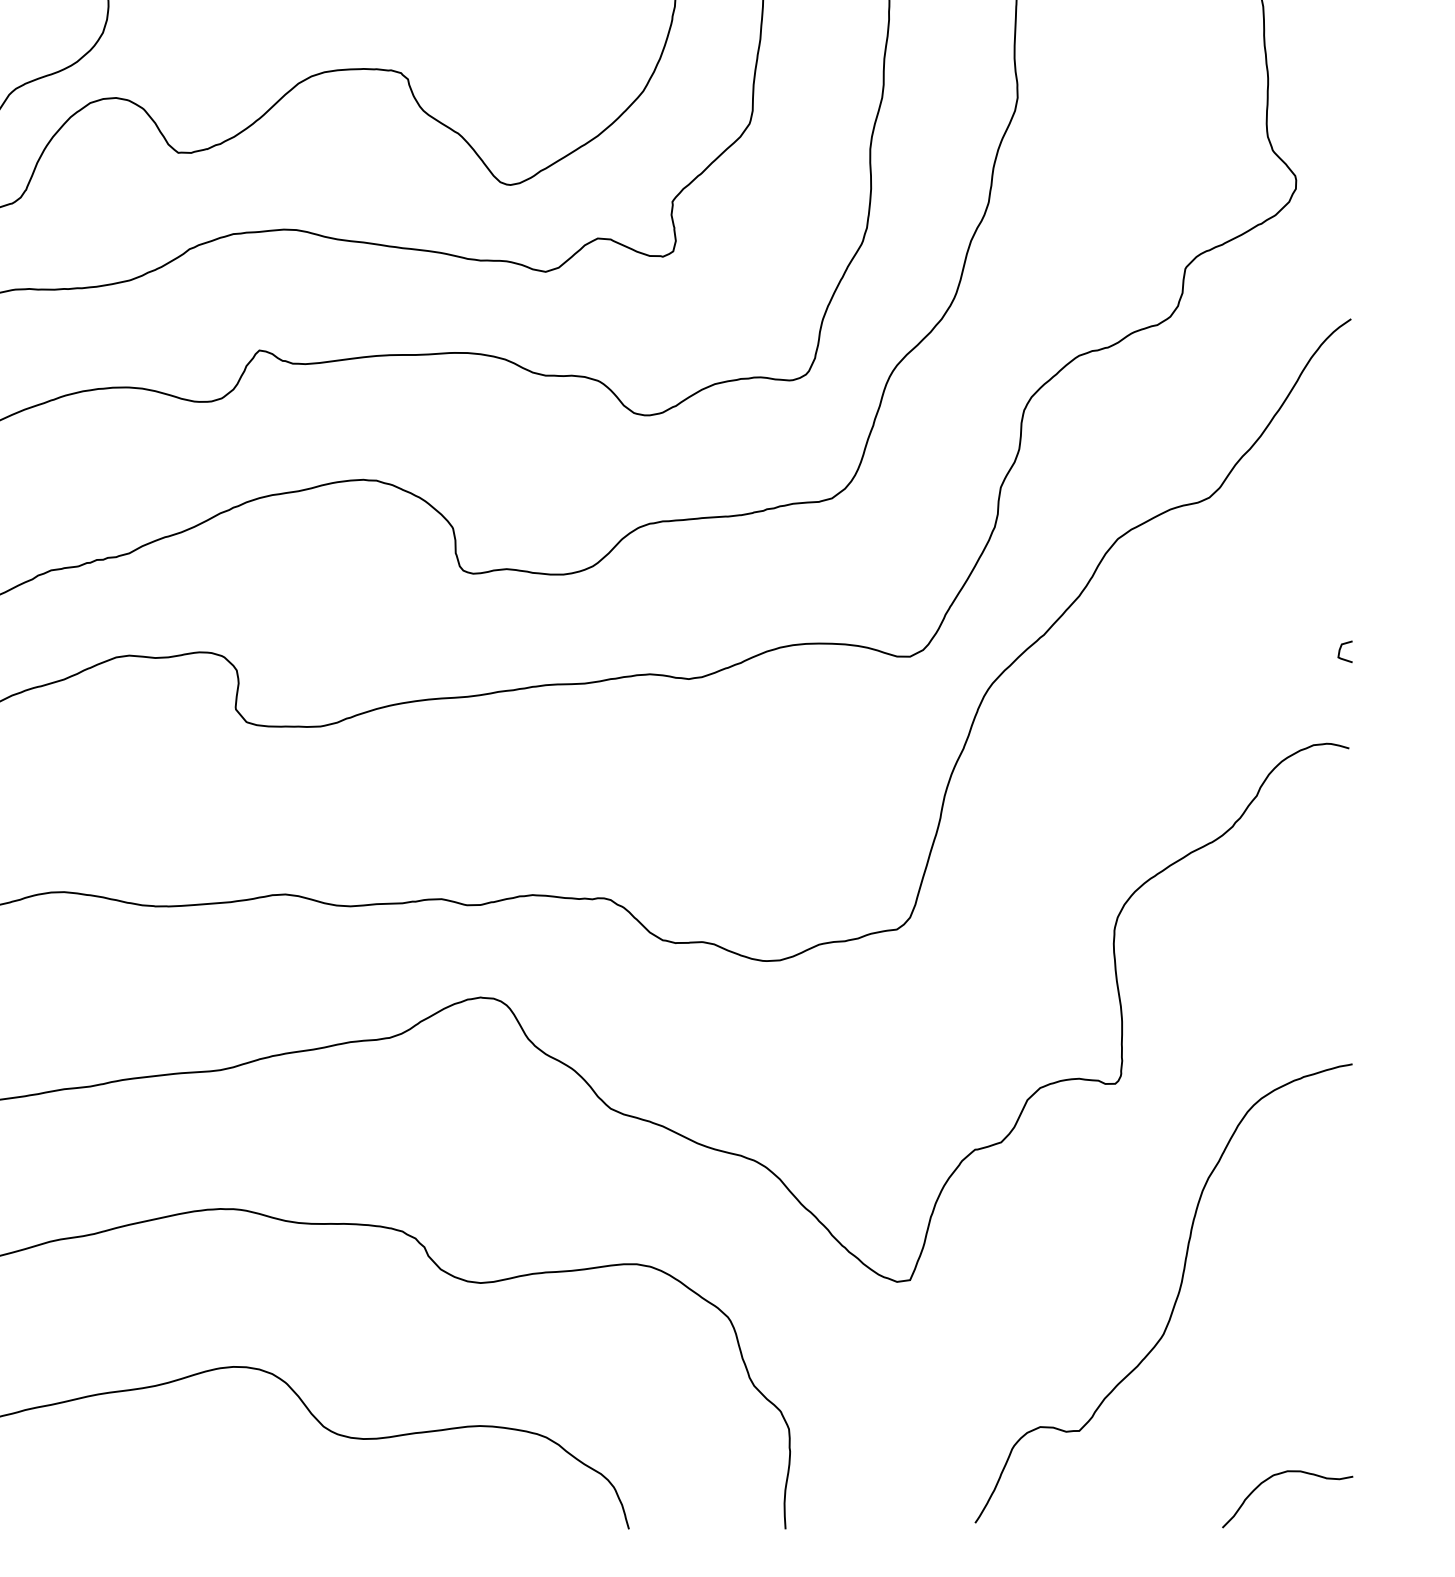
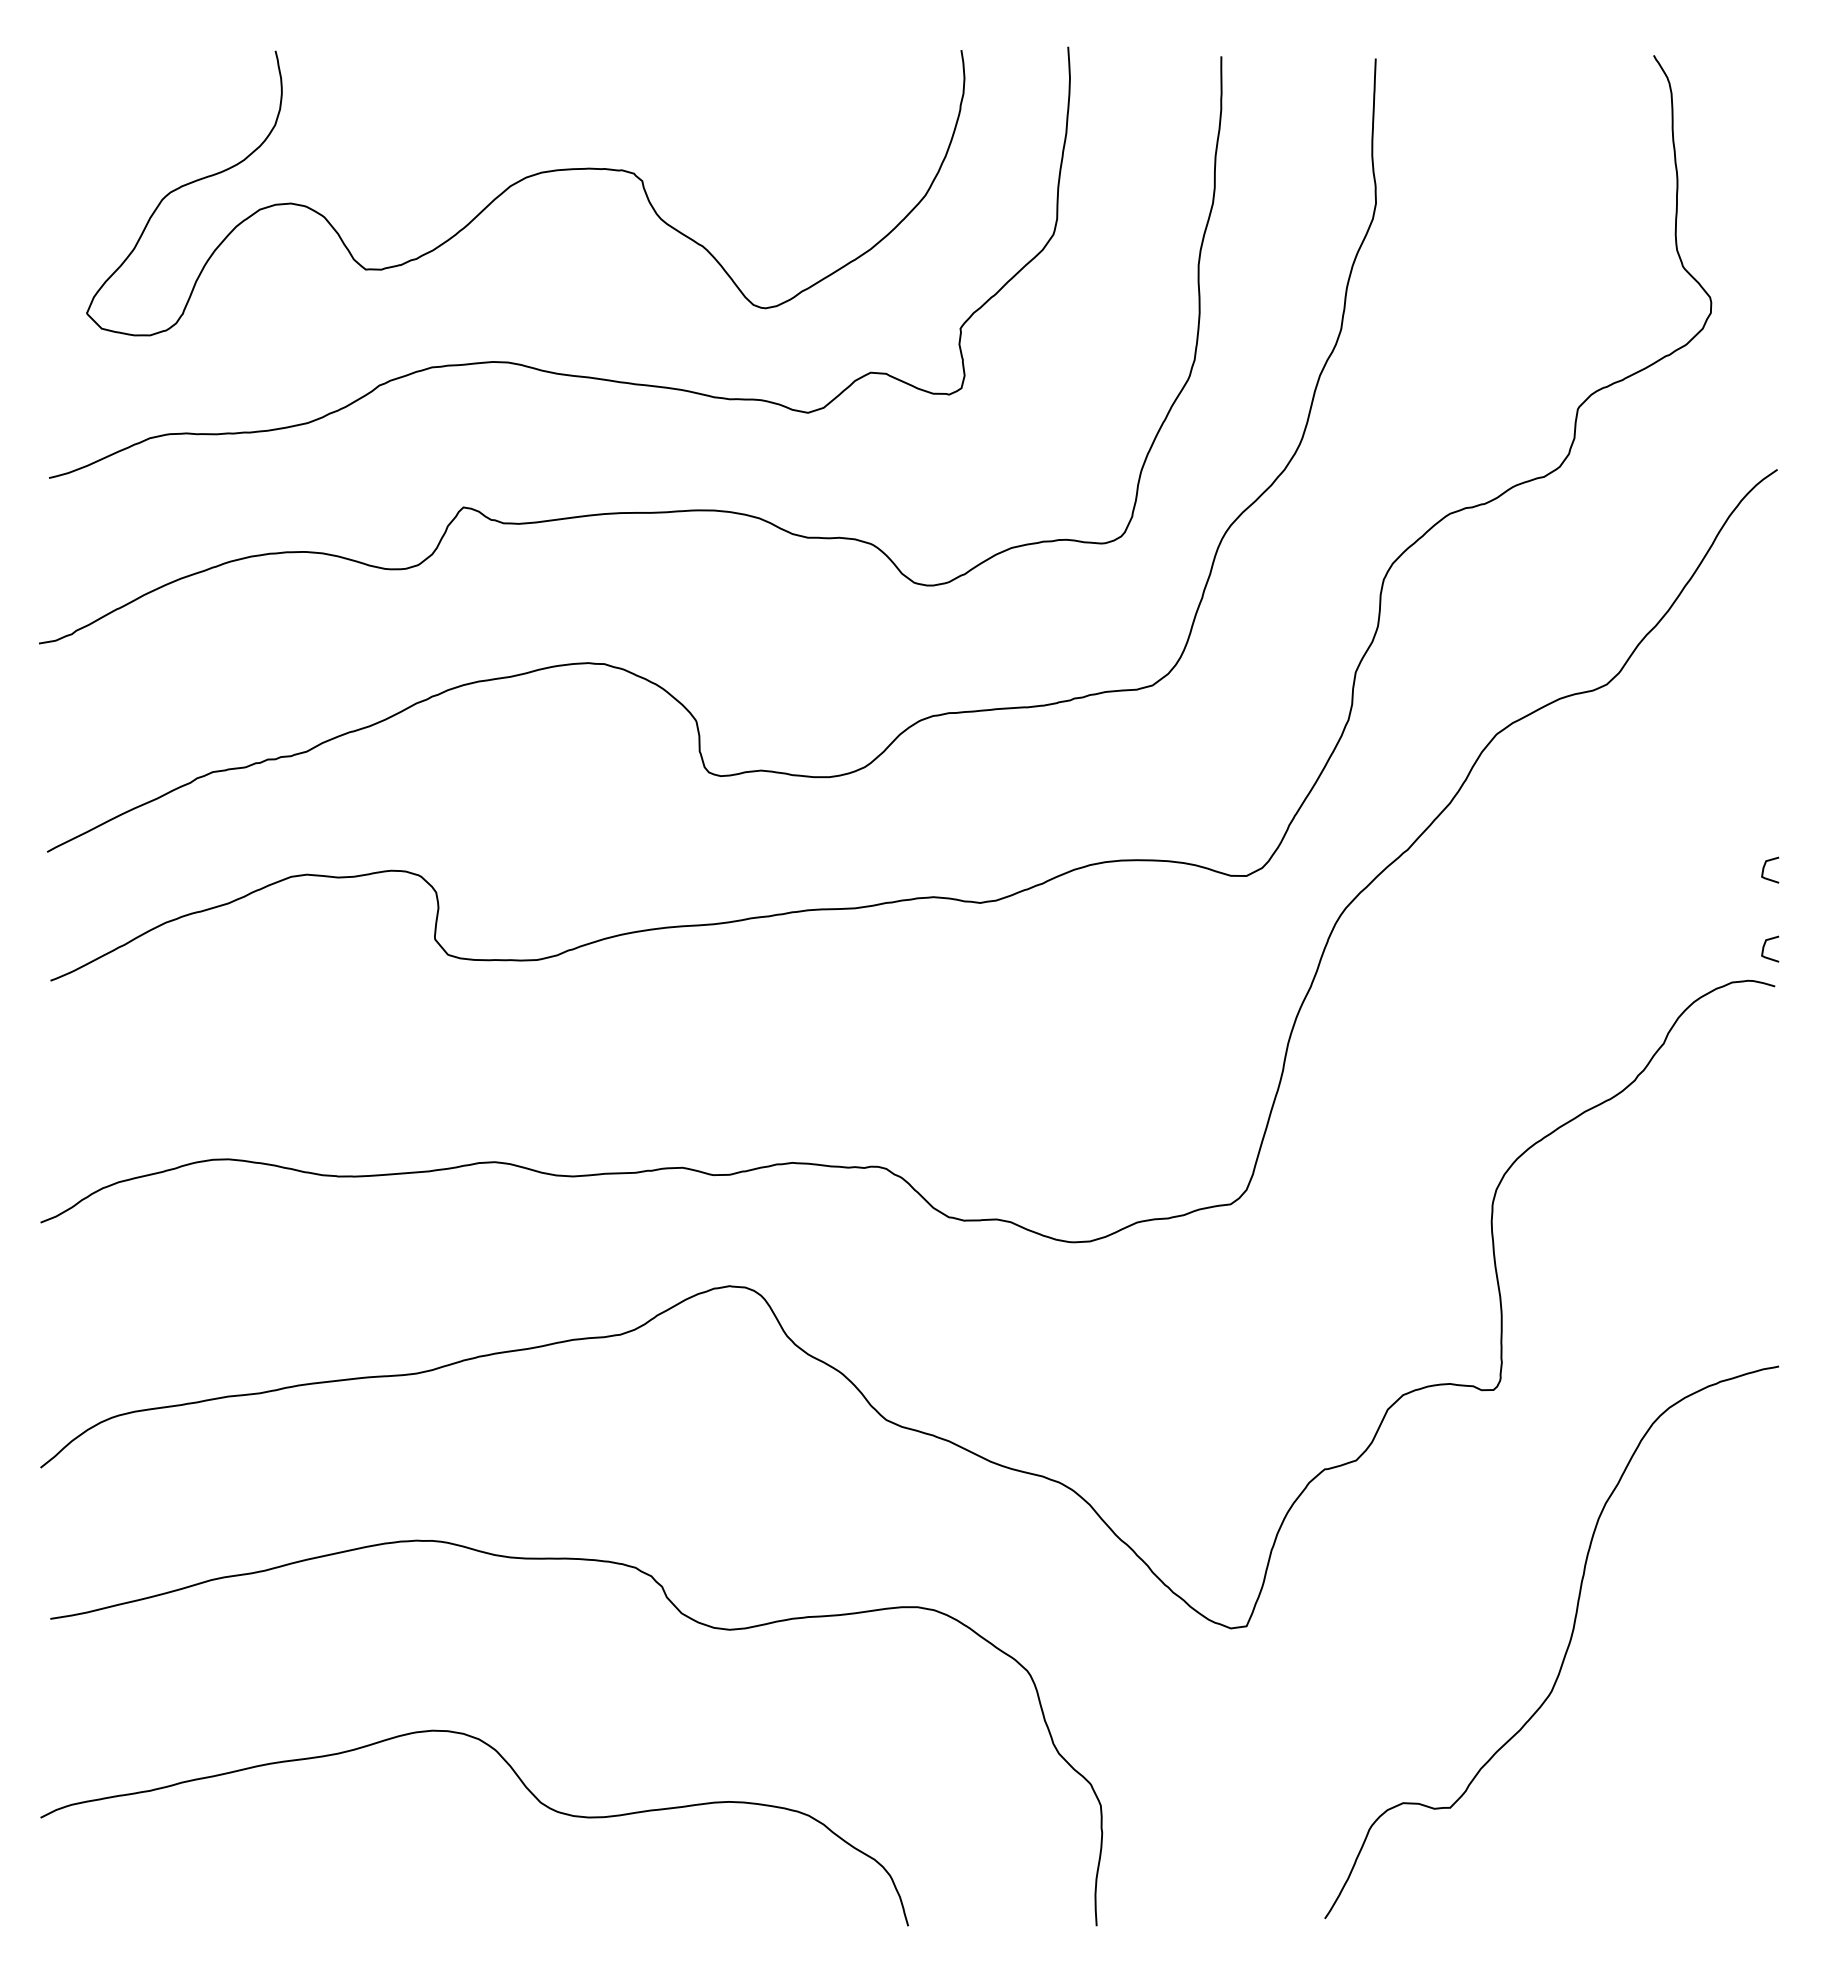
curve: (1340, 716) -> (1764, 948), added
curve: (1282, 1473) -> (1694, 1859), removed

